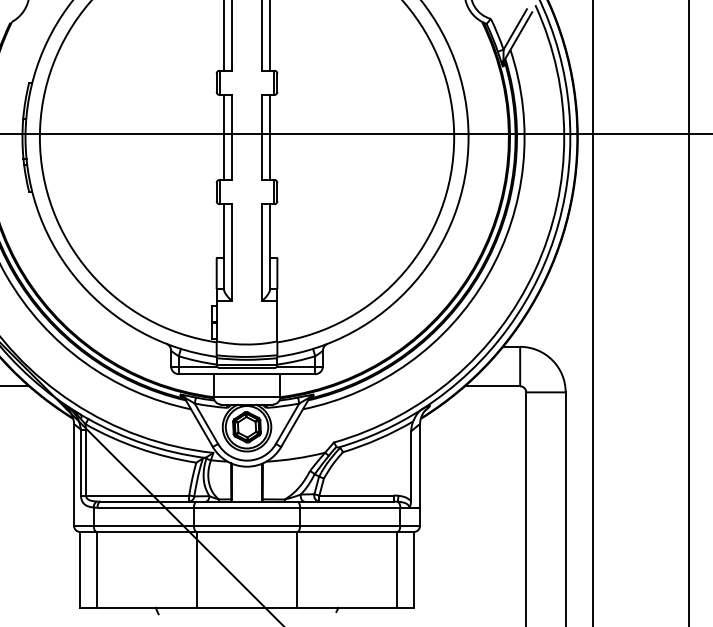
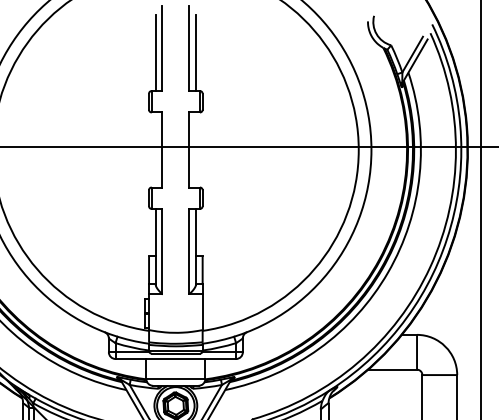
line: (224, 136) -> (155, 149), removed
line: (269, 136) -> (195, 149), removed

